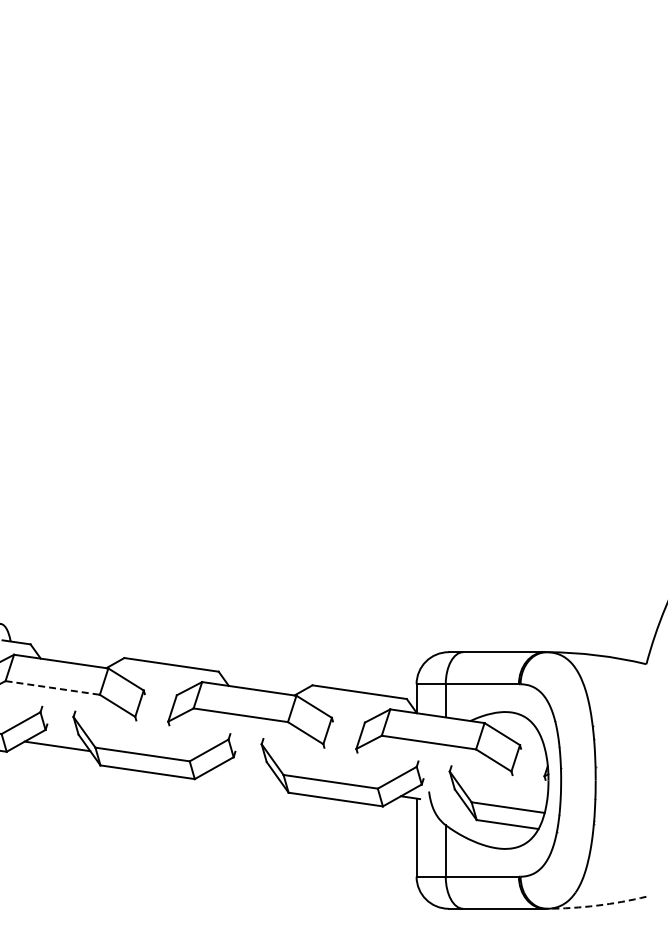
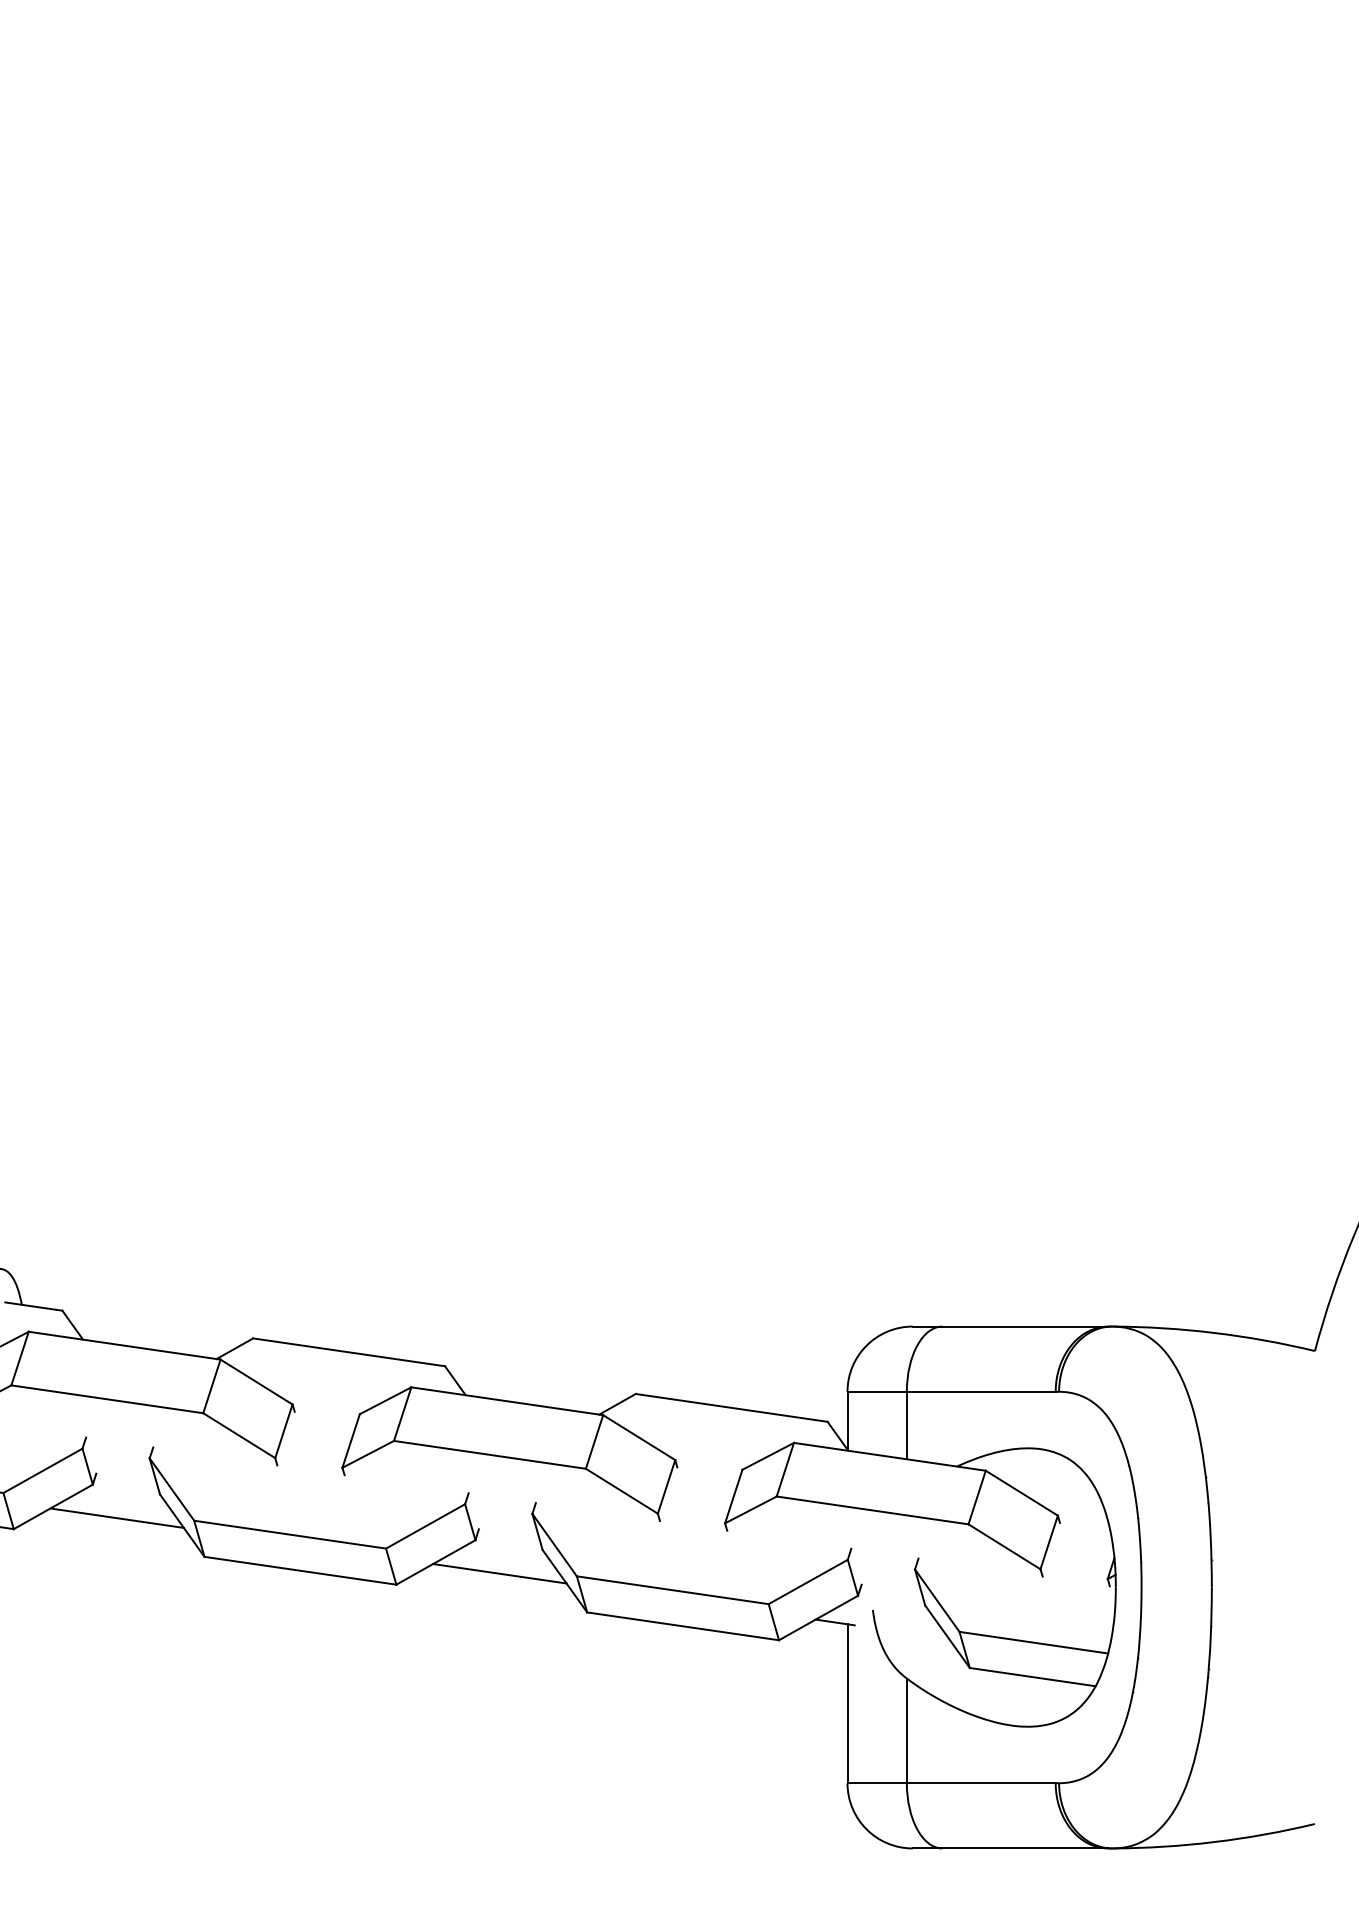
line: (52, 687) -> (106, 1398), dashed -> solid
line: (245, 773) -> (499, 1573), added
arc: (596, 905) -> (1213, 1841), dashed -> solid

